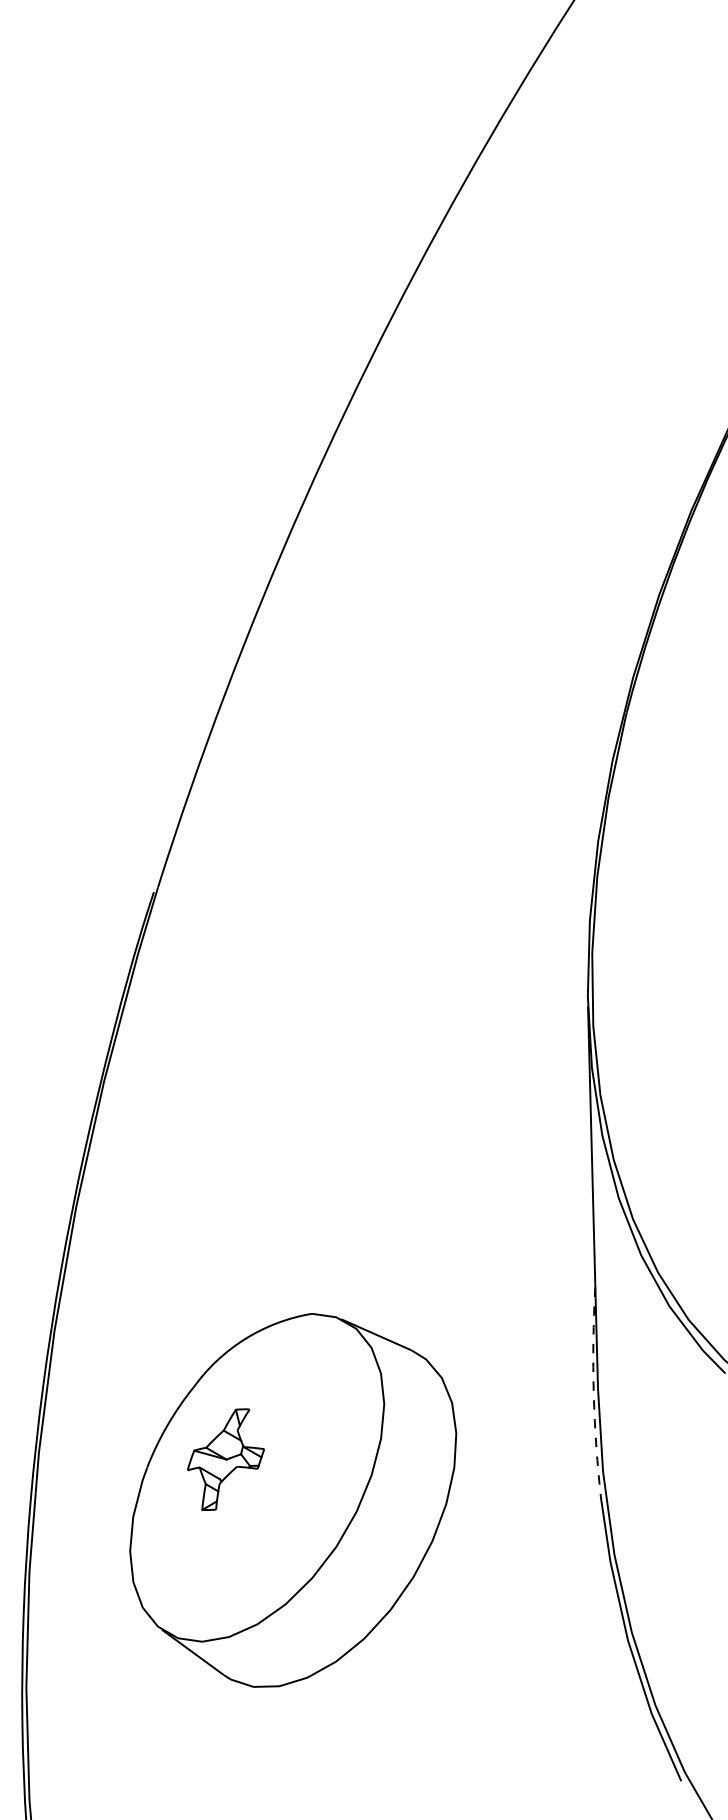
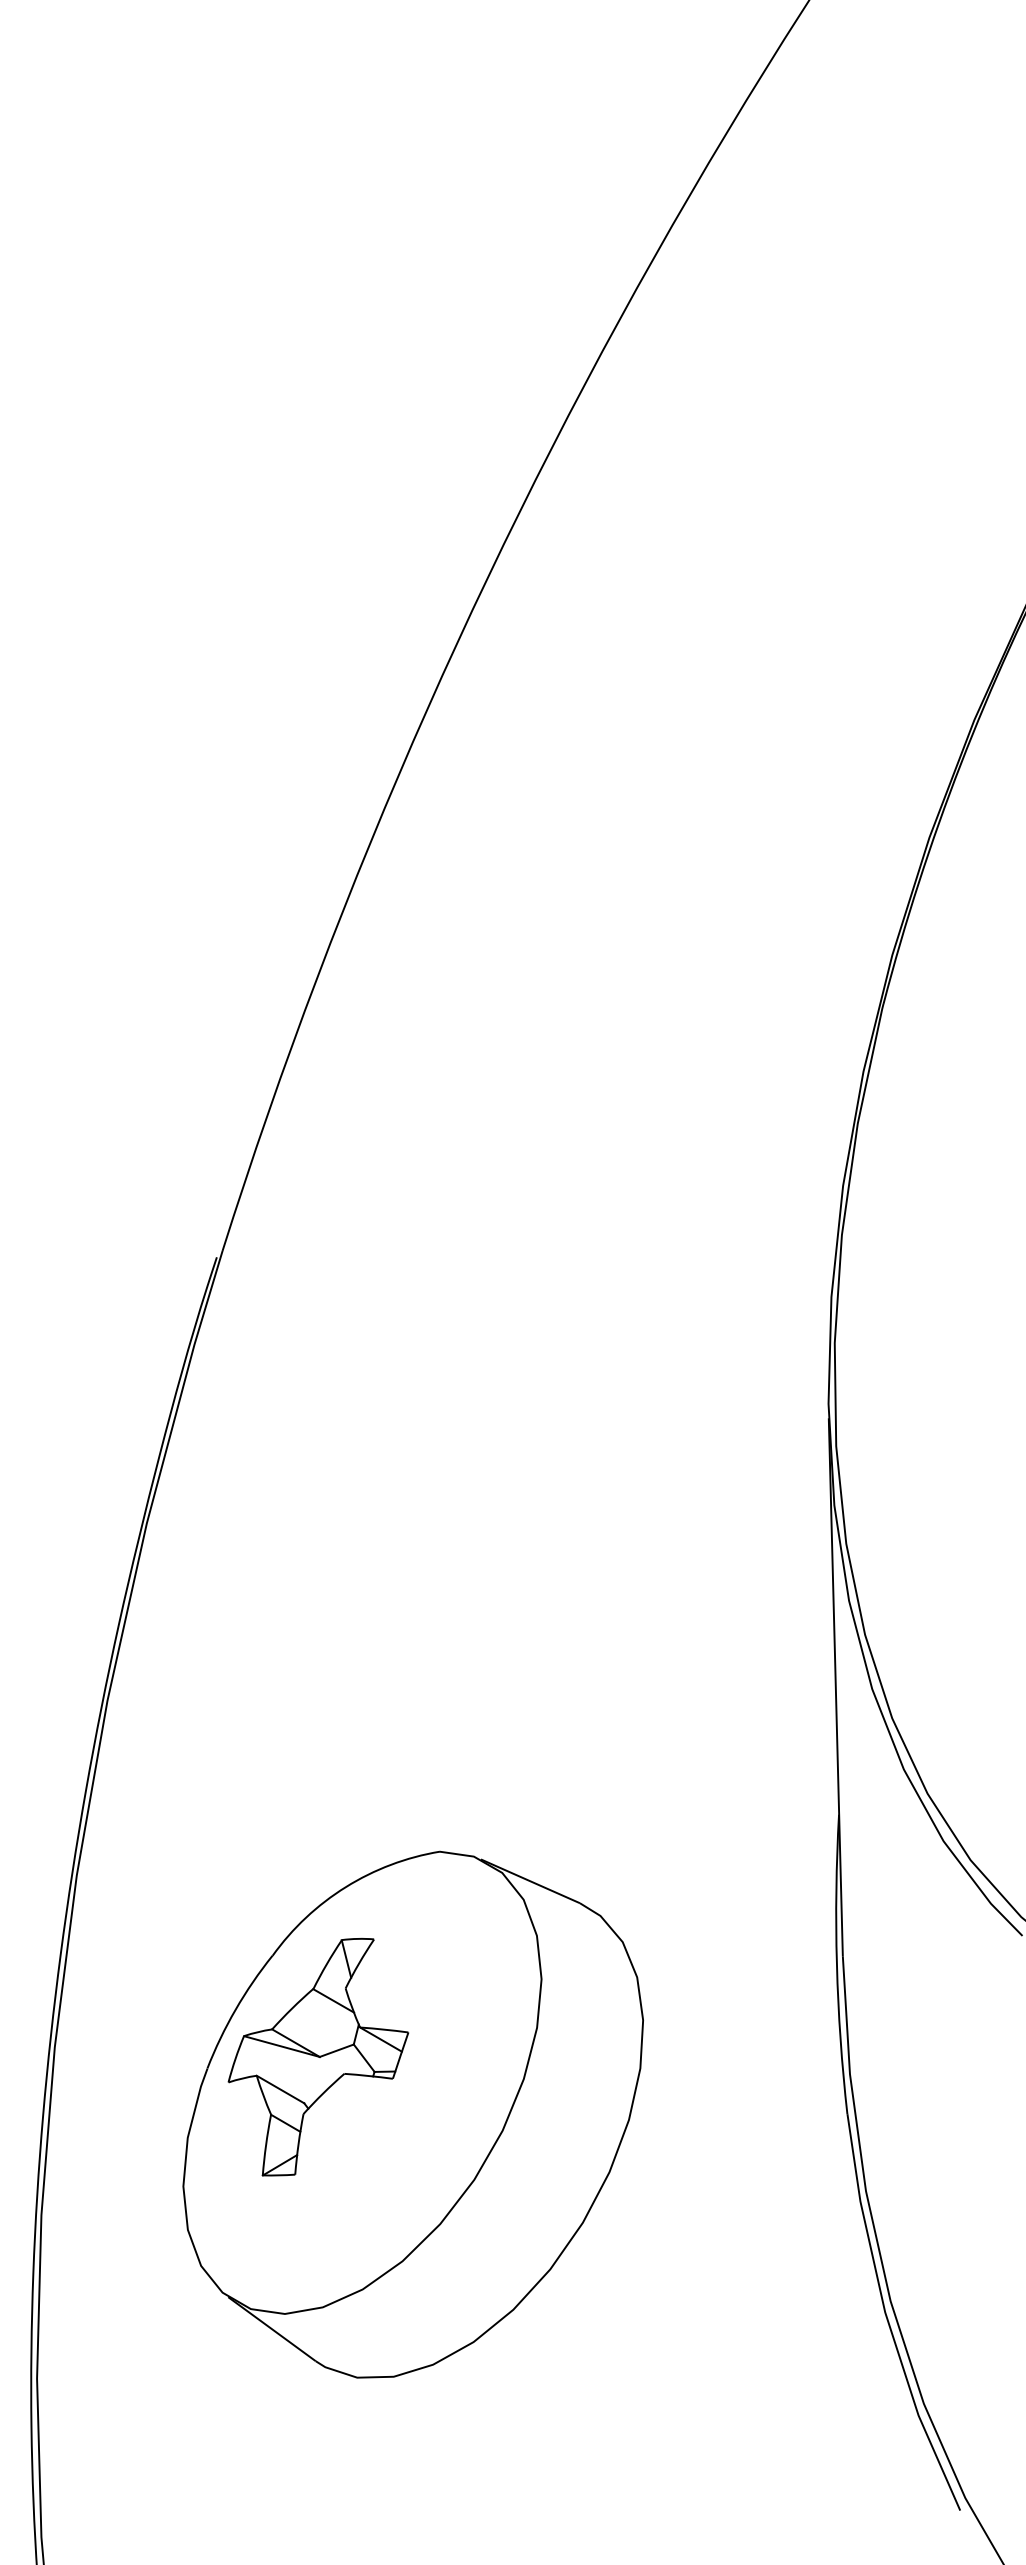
arc: (593, 1393) -> (836, 1964), dashed -> solid
part: (226, 1459) -> (318, 2057), size x1.67

